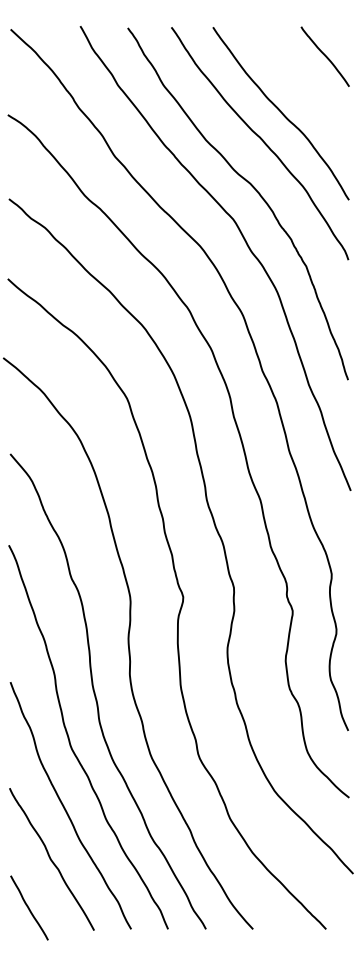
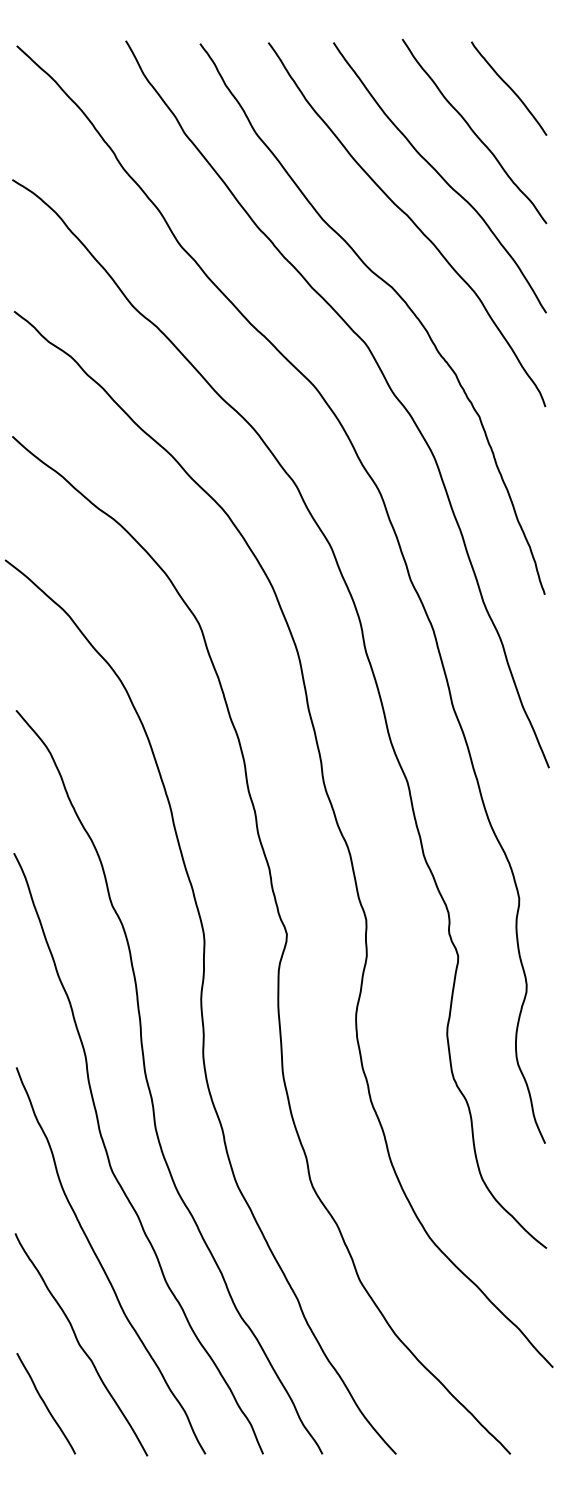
curve: (302, 83) -> (473, 130), added
curve: (29, 907) -> (46, 1402), moved

